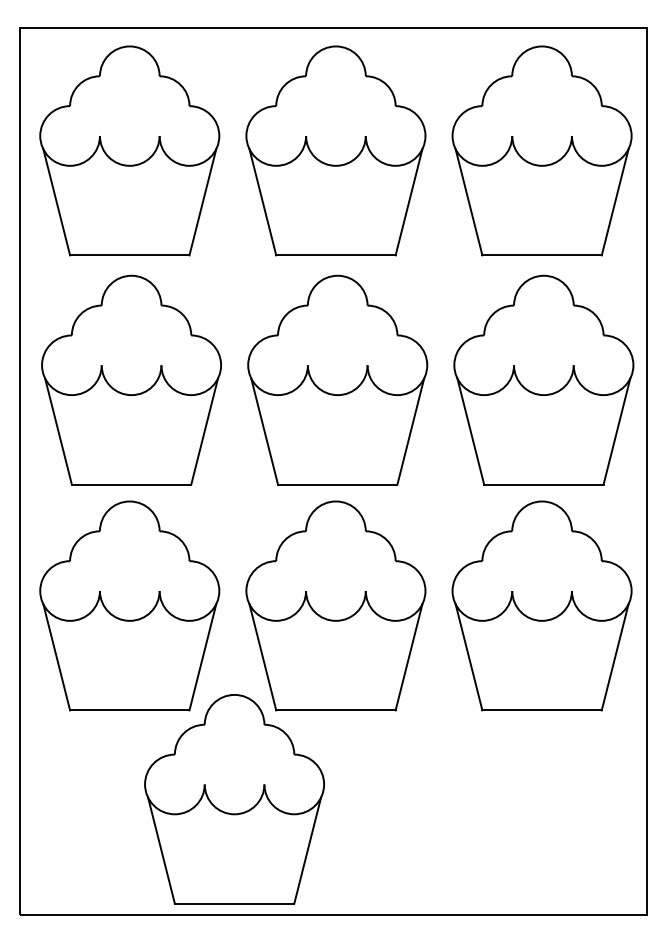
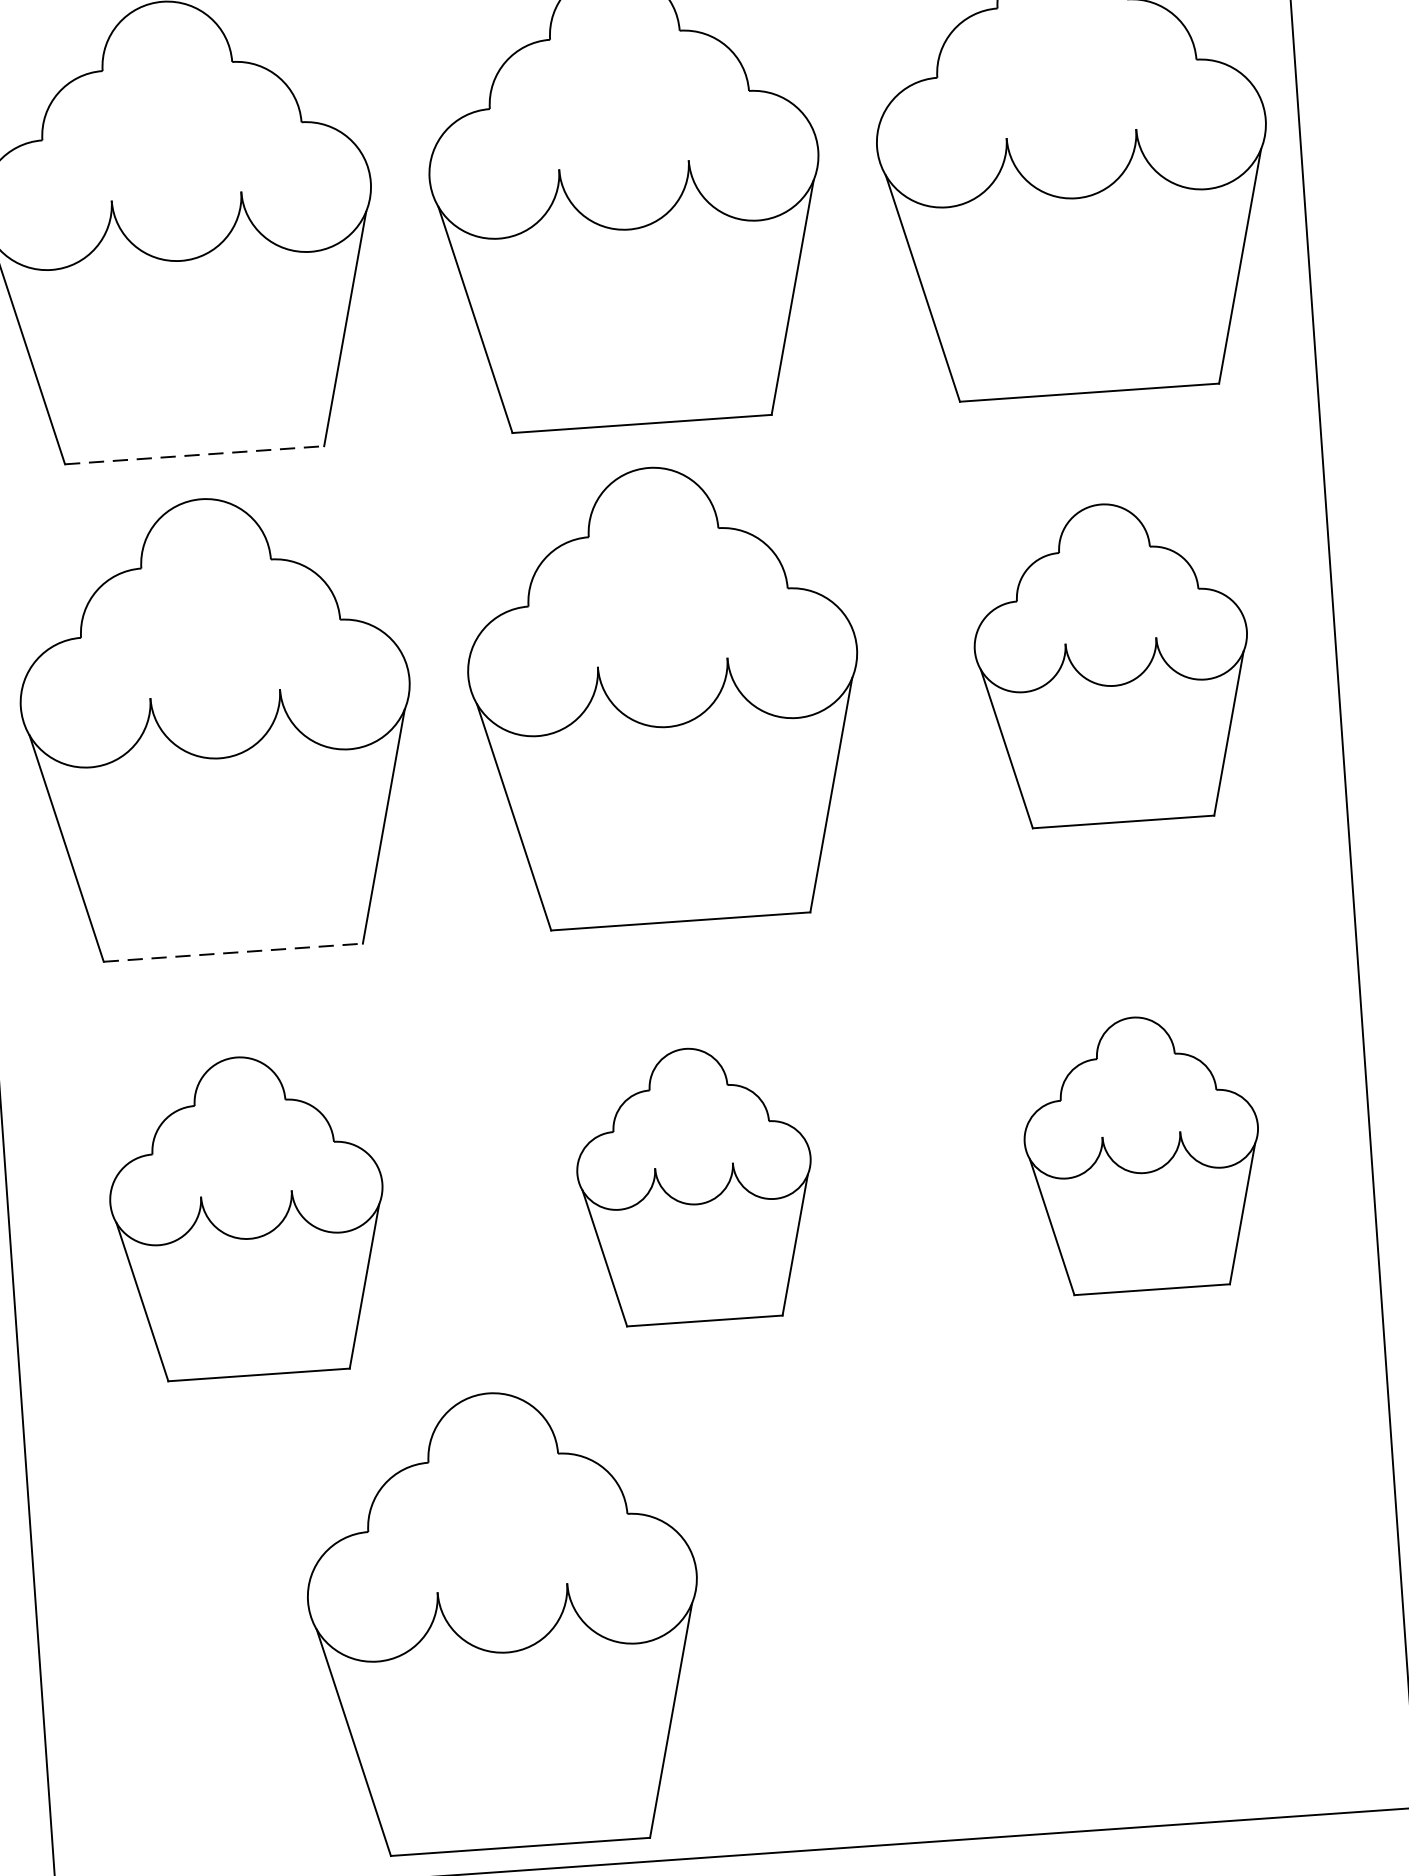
line: (129, 255) -> (193, 455), solid -> dashed
part: (543, 379) -> (1111, 661), size x0.7
line: (131, 484) -> (233, 952), solid -> dashed
part: (129, 605) -> (247, 1215), size x0.7
part: (335, 605) -> (694, 1183), size x0.6
part: (541, 605) -> (1141, 1152), size x0.6

